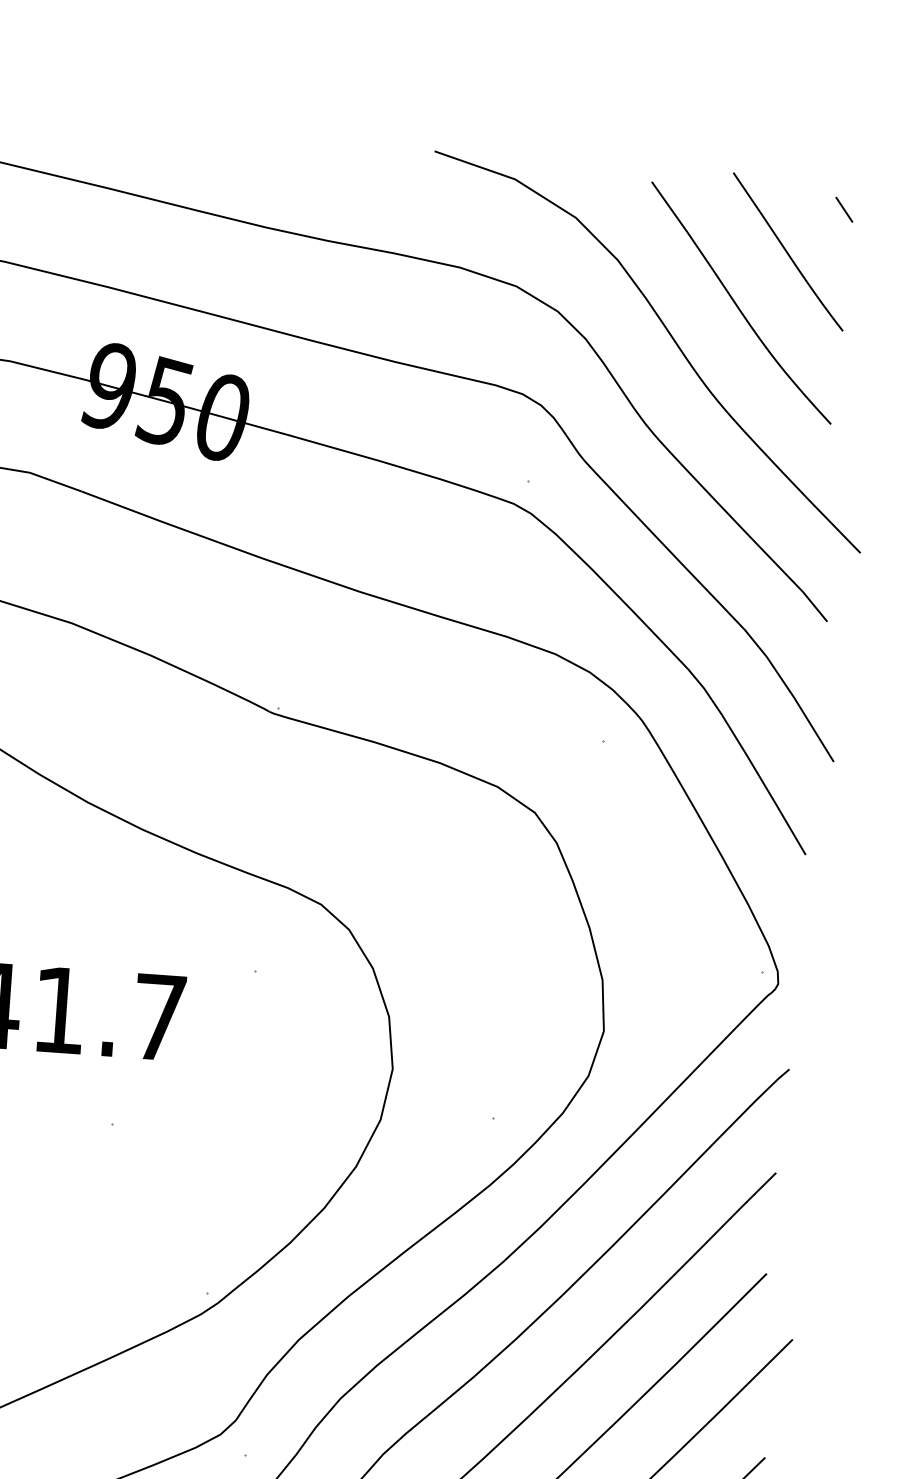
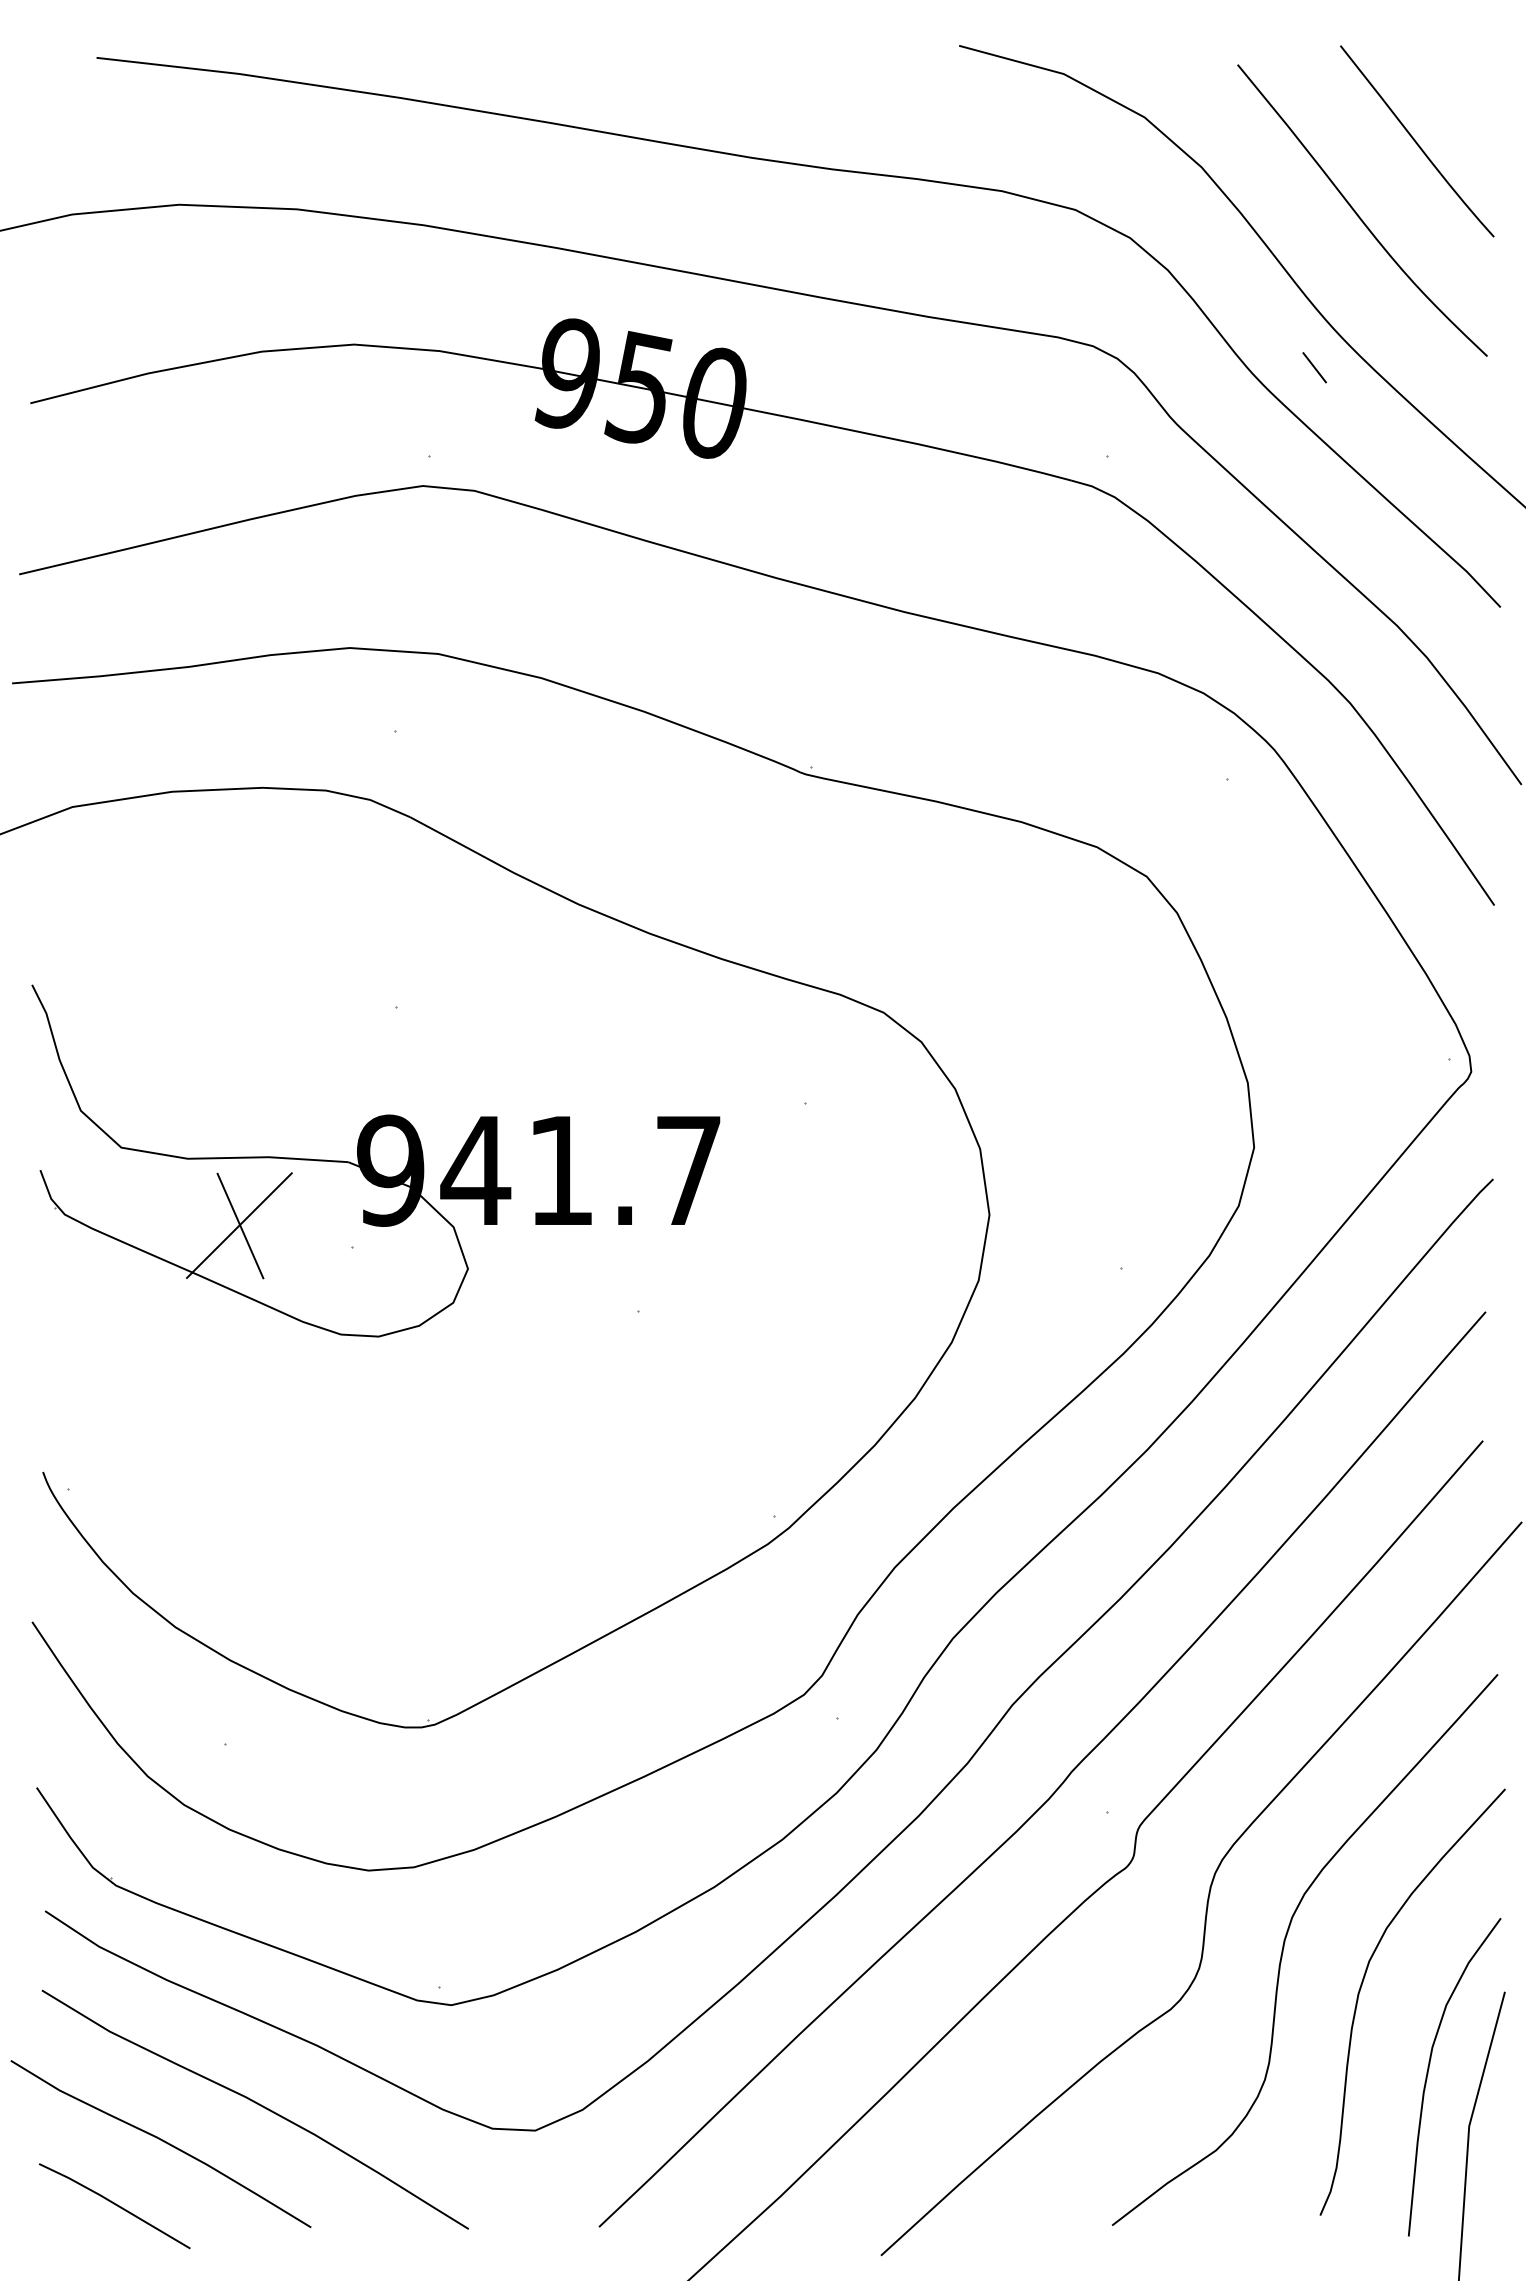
line: (844, 209) -> (1314, 367), moved

